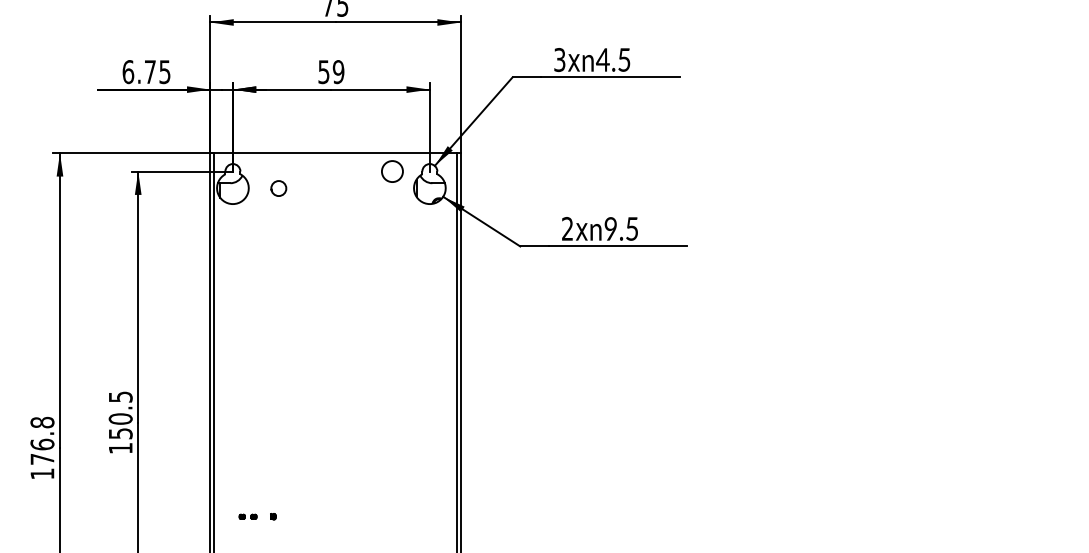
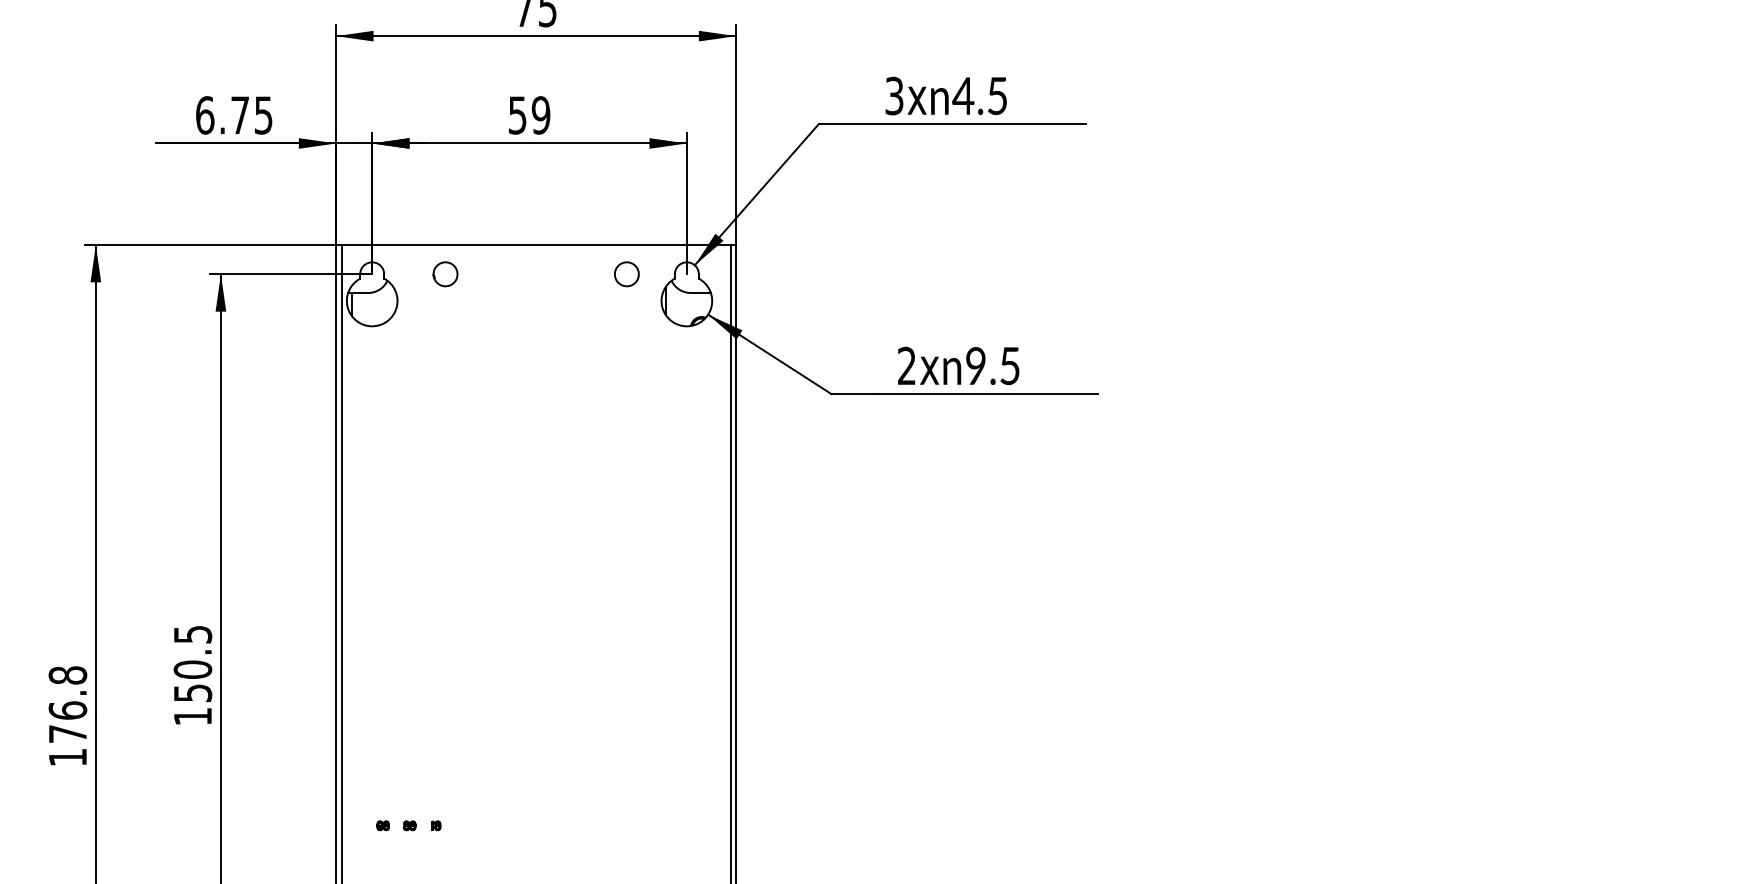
circle: (391, 171) -> (625, 274), size x0.71
circle: (278, 188) -> (445, 274), moved
part: (247, 516) -> (395, 825), size x1.43

